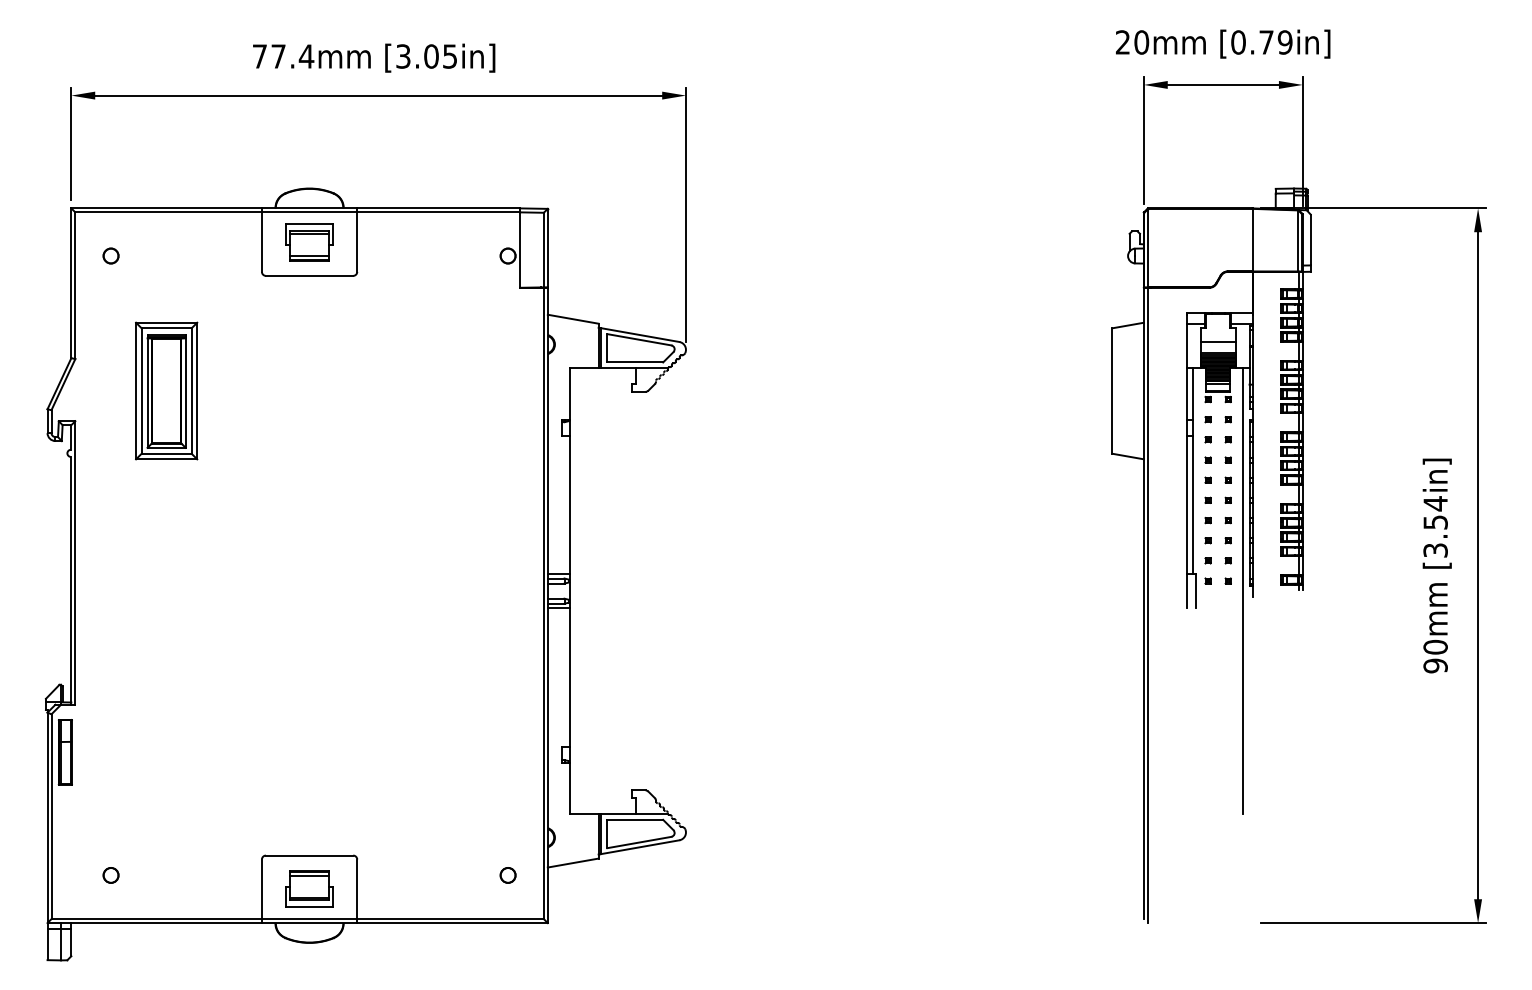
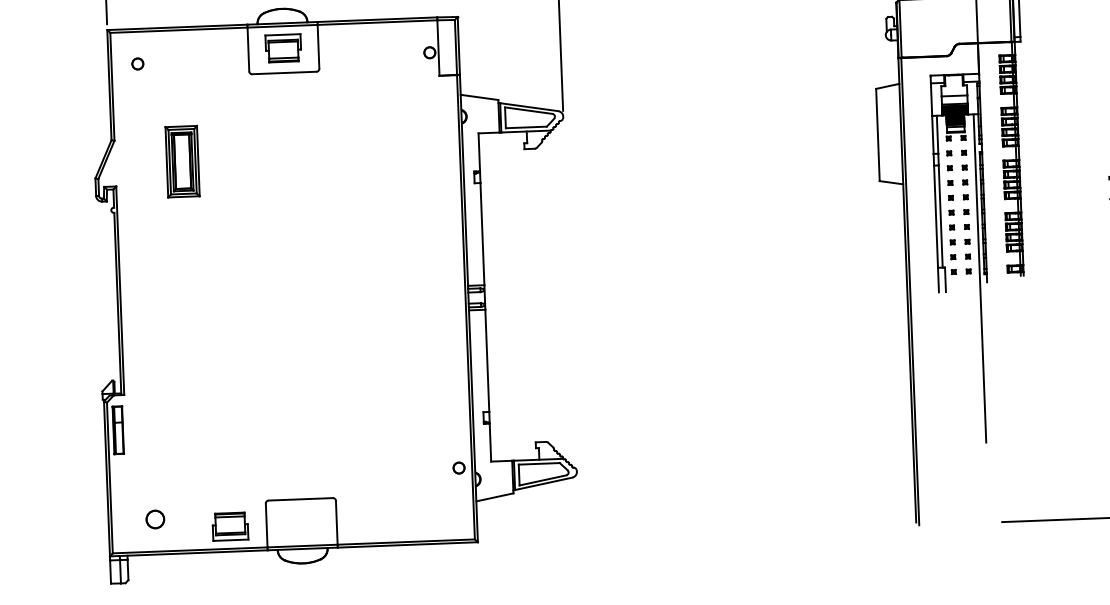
part: (166, 390) -> (182, 161), size x0.7
circle: (110, 875) -> (154, 519), size x1.6
circle: (507, 875) -> (458, 468), moved
part: (309, 888) -> (230, 526), moved

